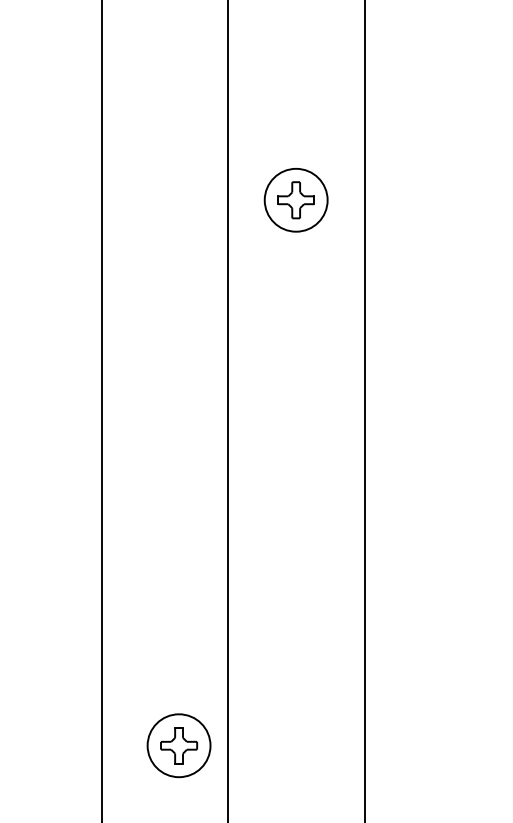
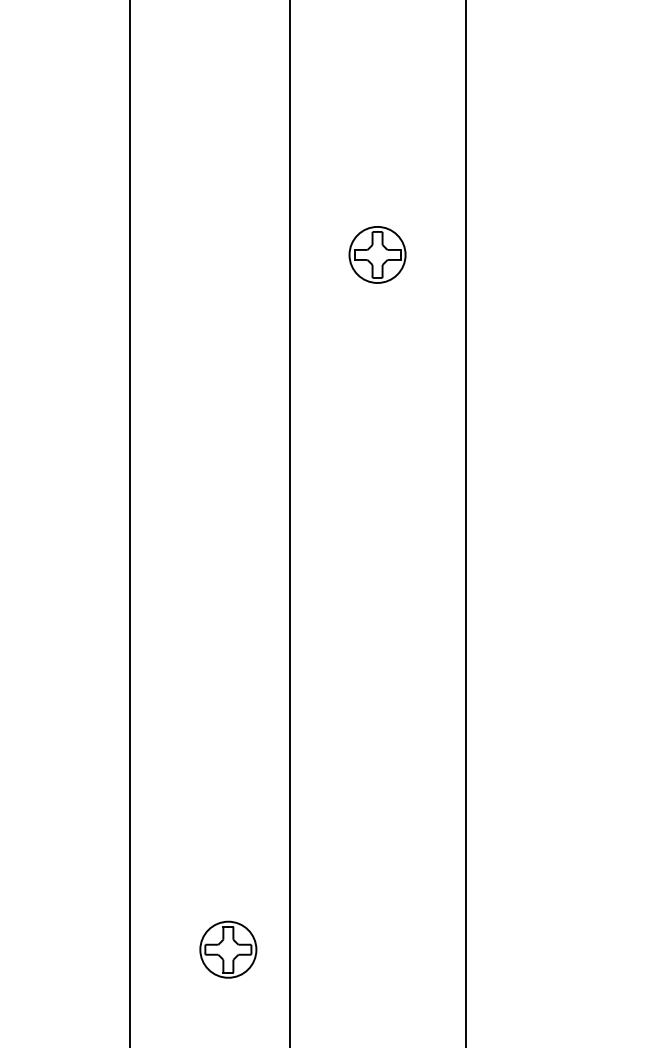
circle: (296, 199) -> (377, 254), size x0.7
circle: (179, 745) -> (228, 949), size x0.7

